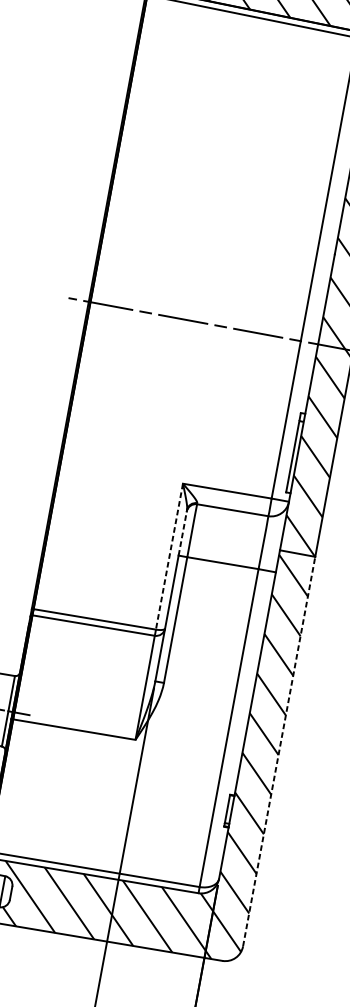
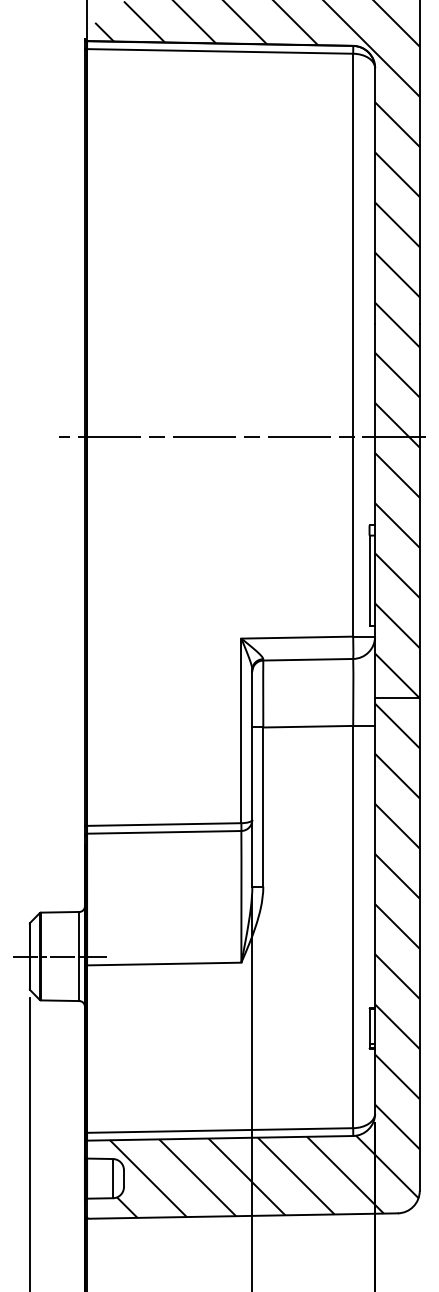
line: (182, 533) -> (252, 699), dashed -> solid
line: (169, 557) -> (241, 731), dashed -> solid
line: (278, 751) -> (419, 944), dashed -> solid

